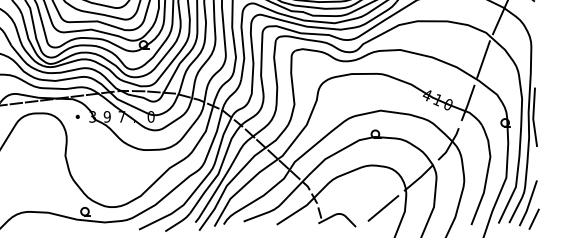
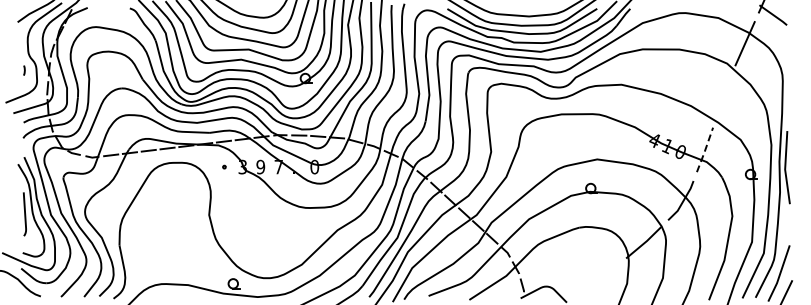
line: (483, 59) -> (723, 96), removed
line: (468, 103) -> (705, 150), solid -> dashed
line: (383, 208) -> (600, 279), removed

